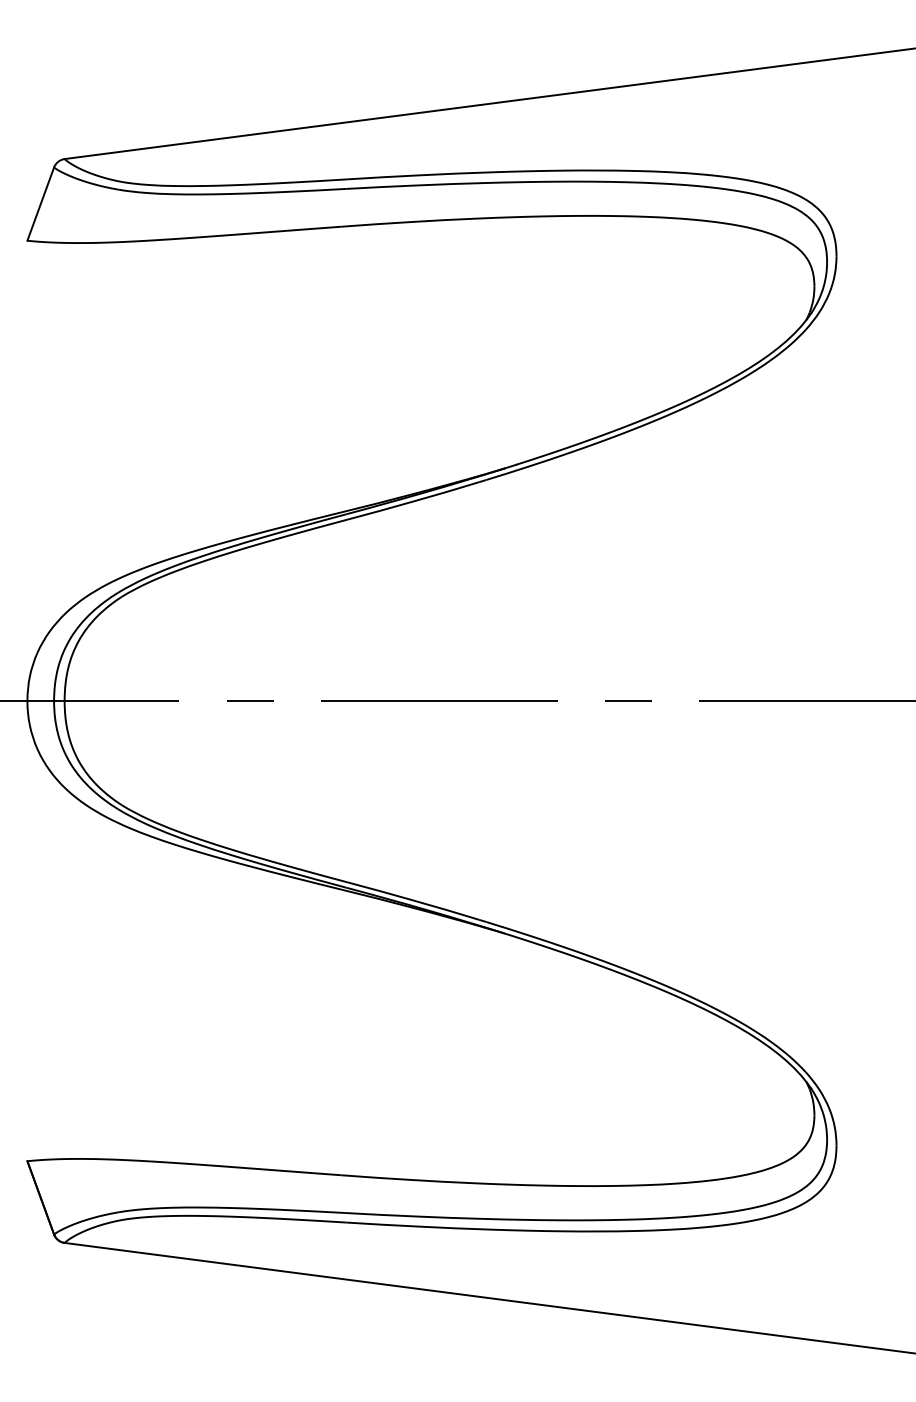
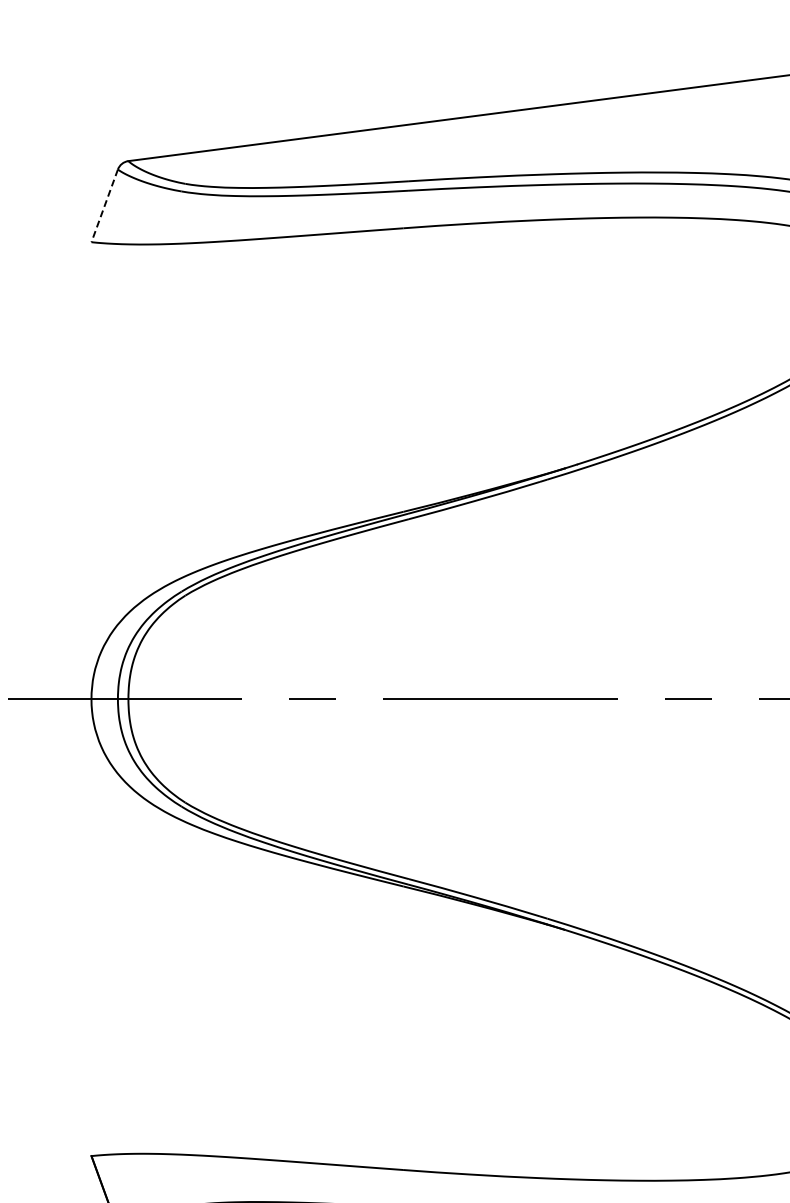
line: (40, 204) -> (104, 206), solid -> dashed

